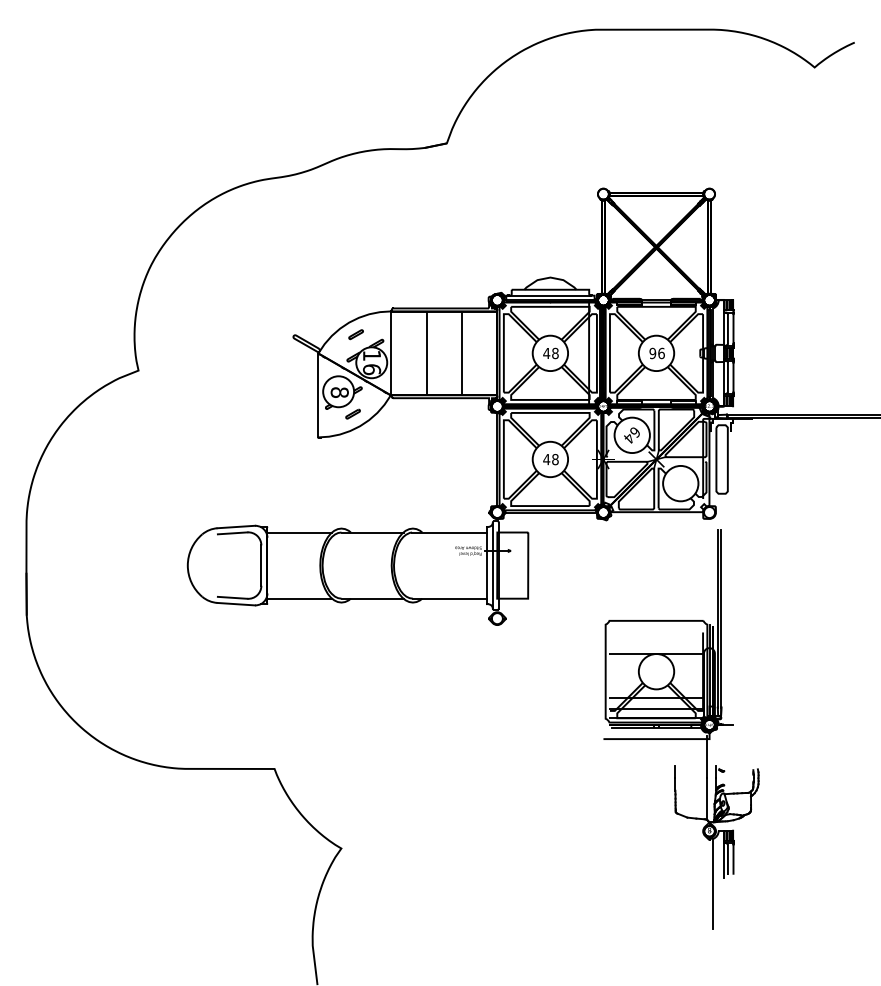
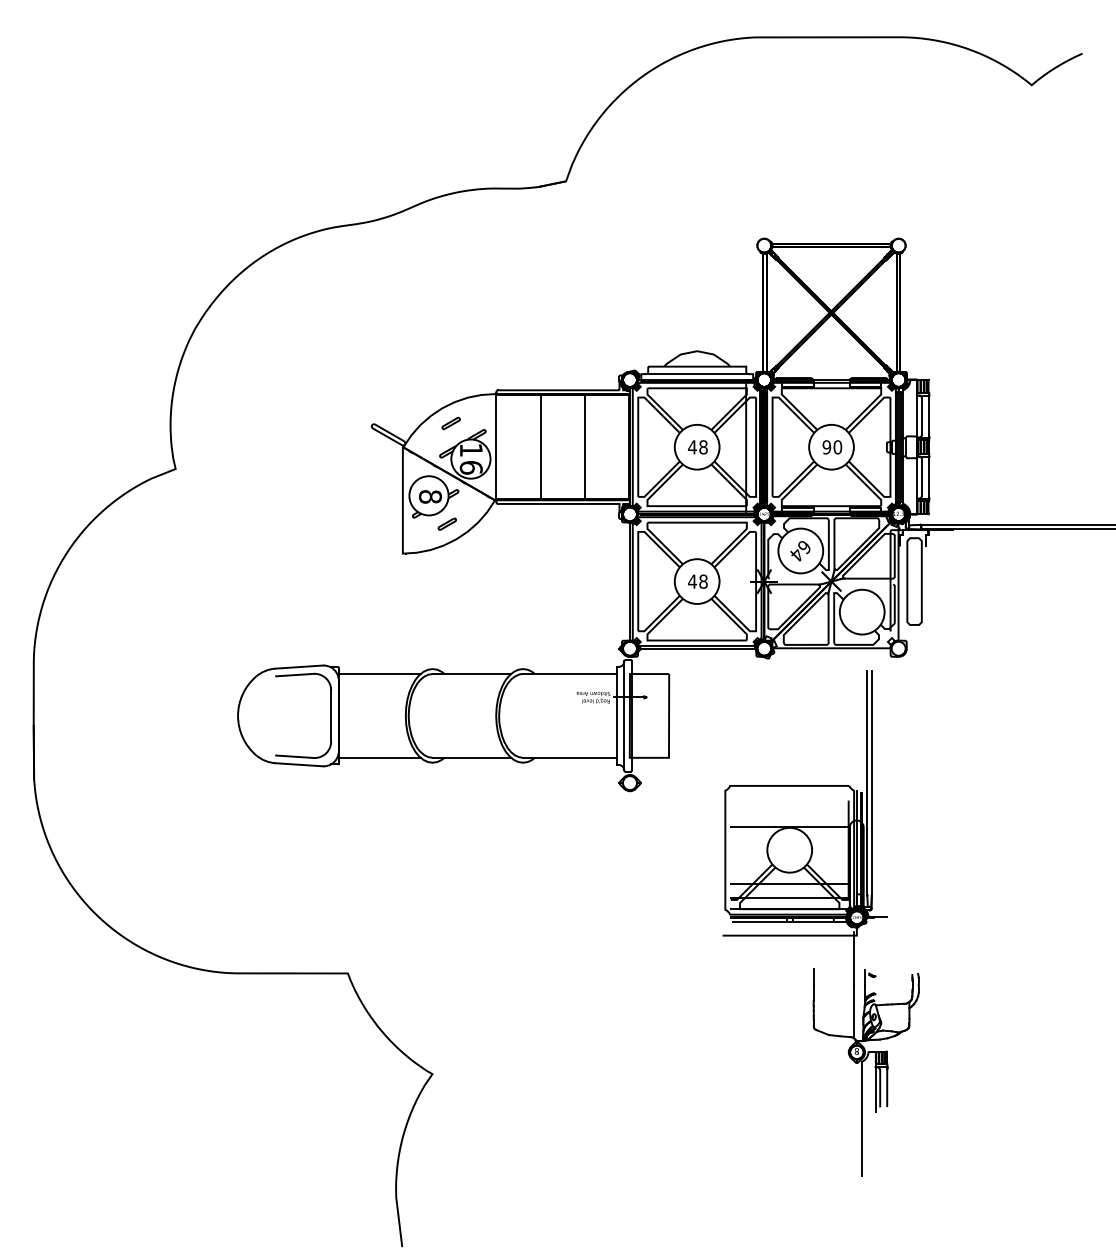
text: (661, 352) -> (837, 446), 96 -> 90
part: (681, 729) -> (821, 923), moved

